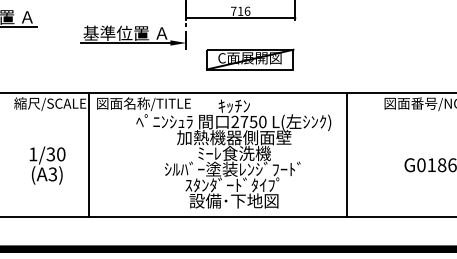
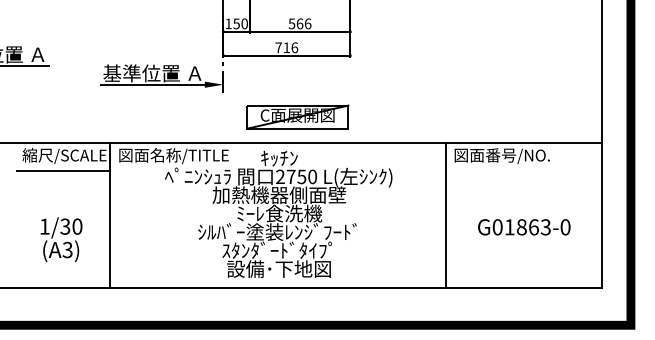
part: (249, 59) -> (297, 116), moved
line: (48, 116) -> (62, 170), added
line: (346, 155) -> (446, 215), moved
text: (47, 165) -> (61, 239), moved

